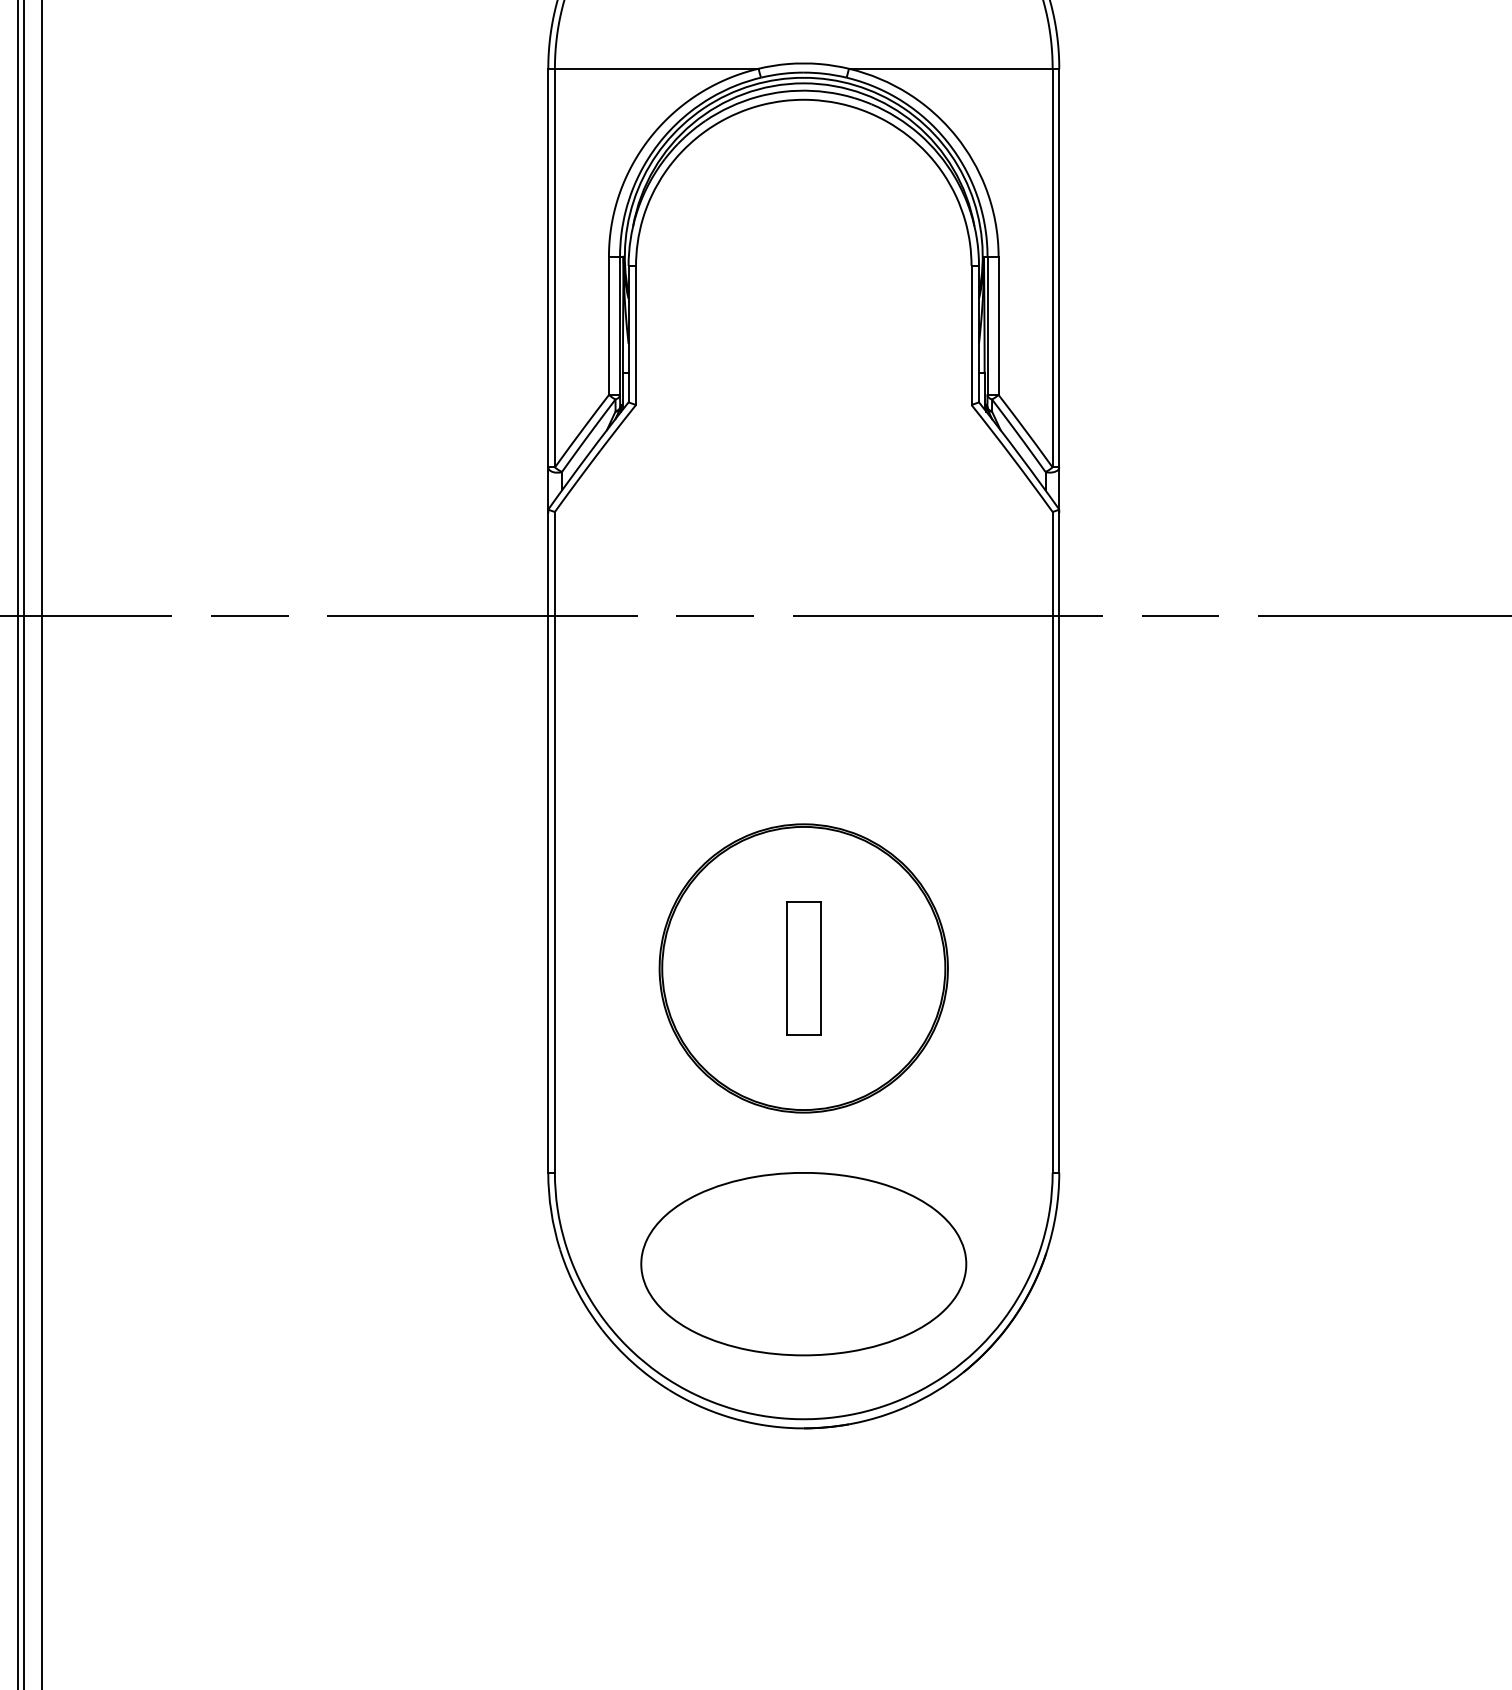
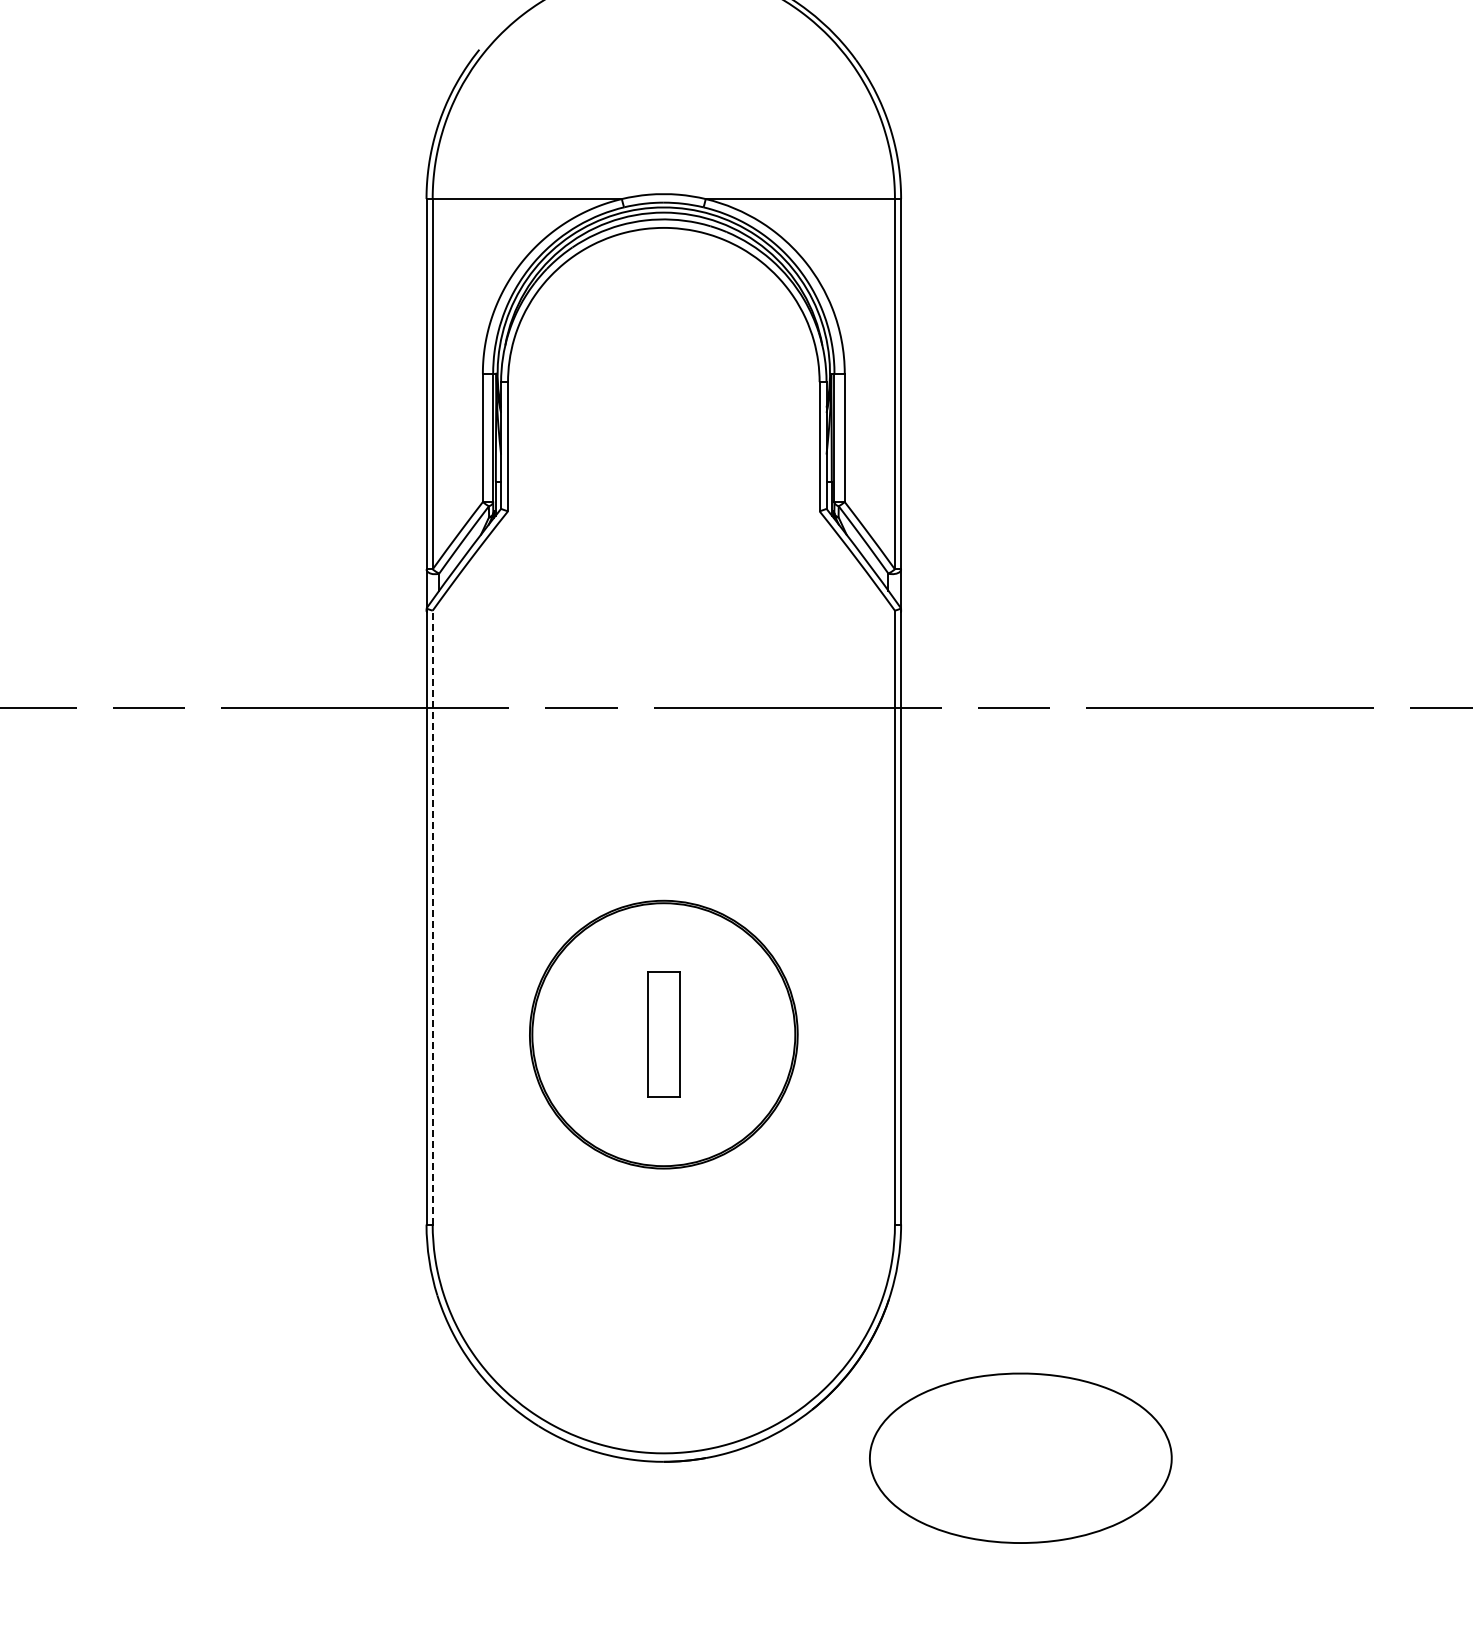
line: (554, 842) -> (432, 917), solid -> dashed
part: (803, 1263) -> (1020, 1457), moved

